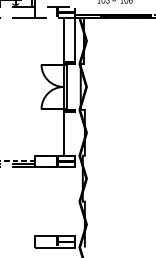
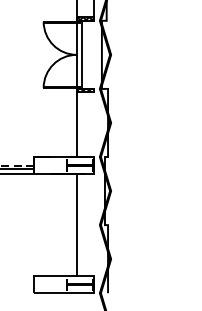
line: (63, 201) -> (76, 224), added

